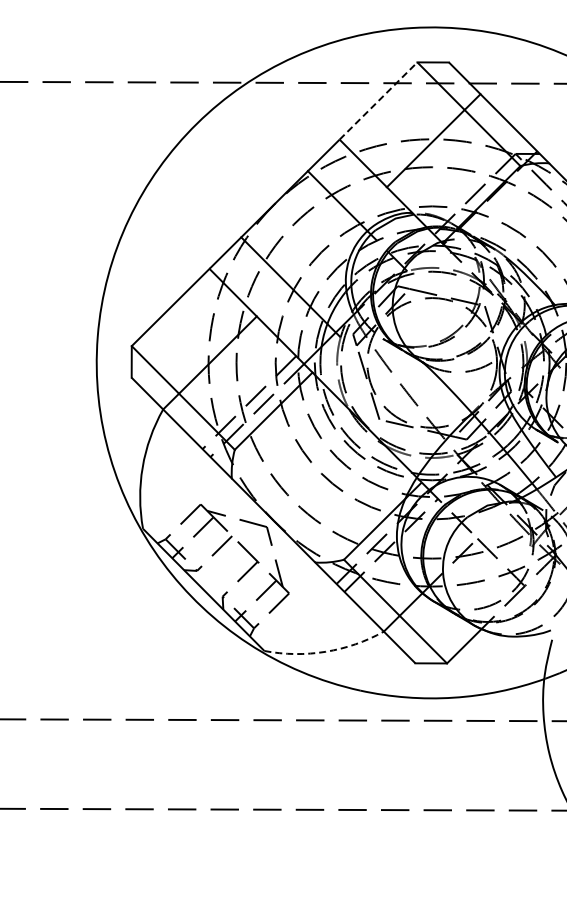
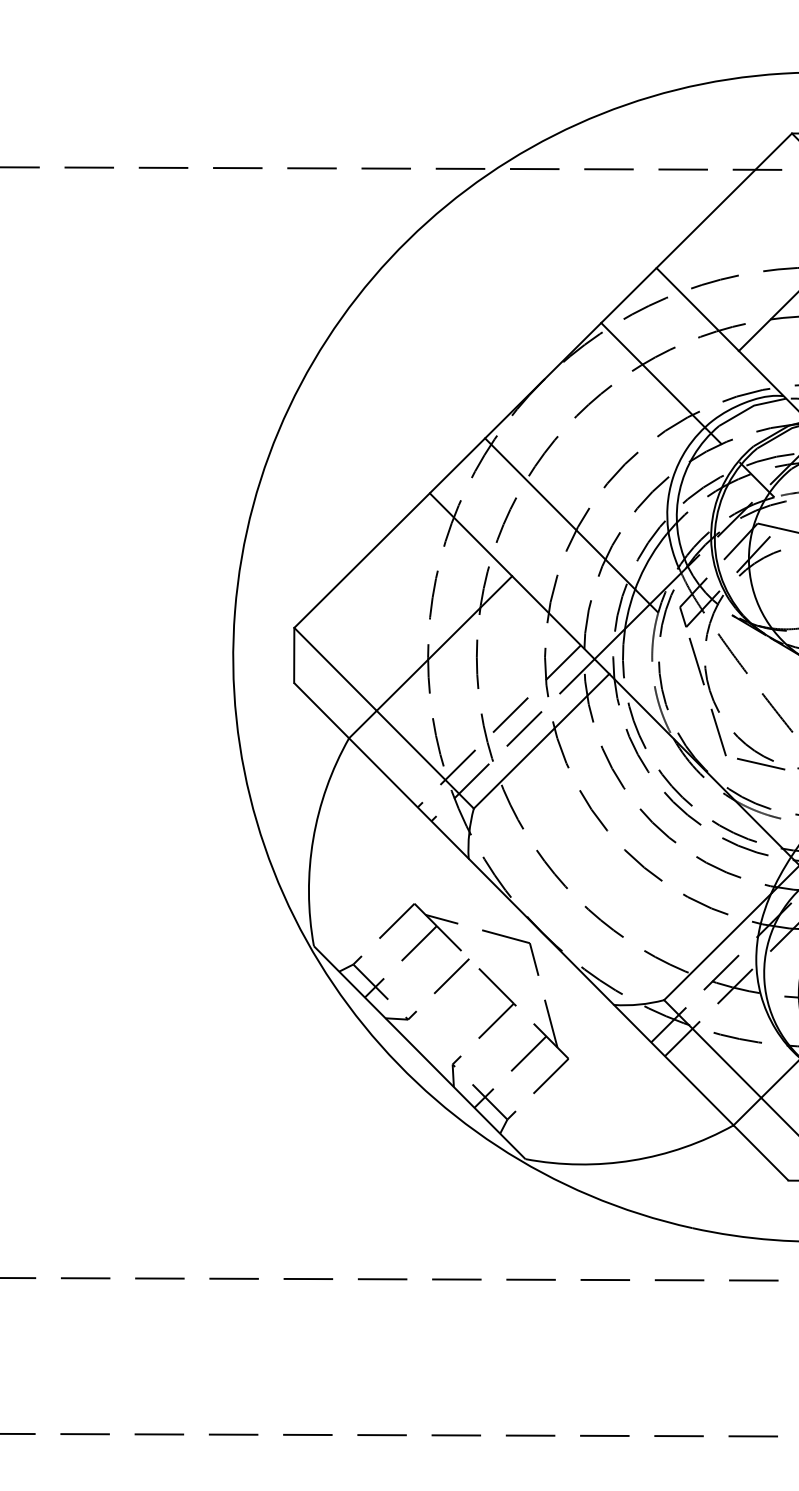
line: (378, 101) -> (724, 201), dashed -> solid
arc: (325, 651) -> (631, 1160), dashed -> solid

